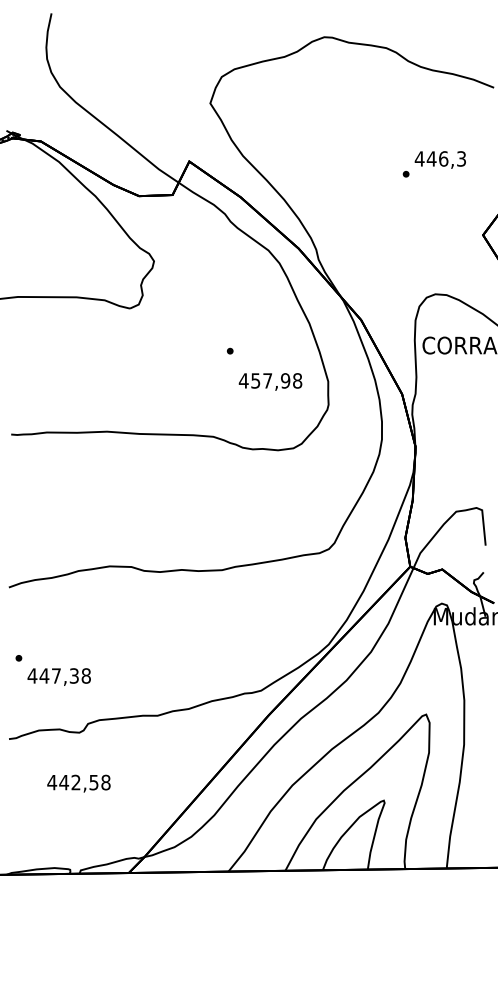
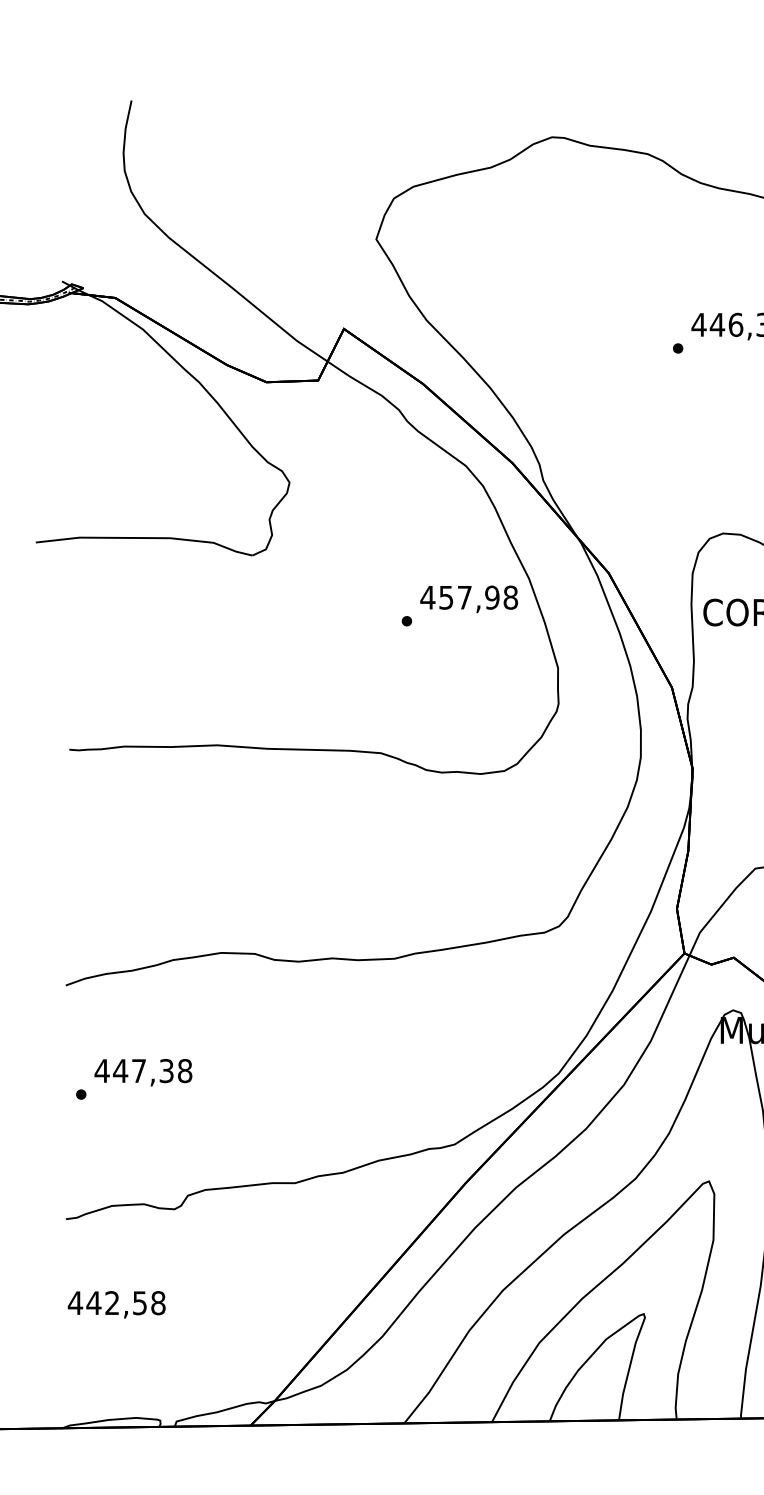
text: (270, 381) -> (469, 598), moved
text: (58, 676) -> (142, 1071), moved
text: (78, 783) -> (116, 1304), moved

